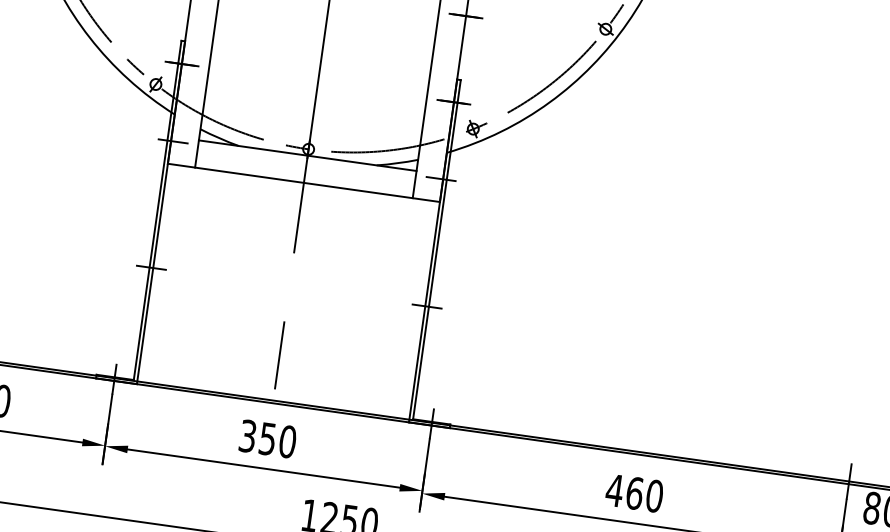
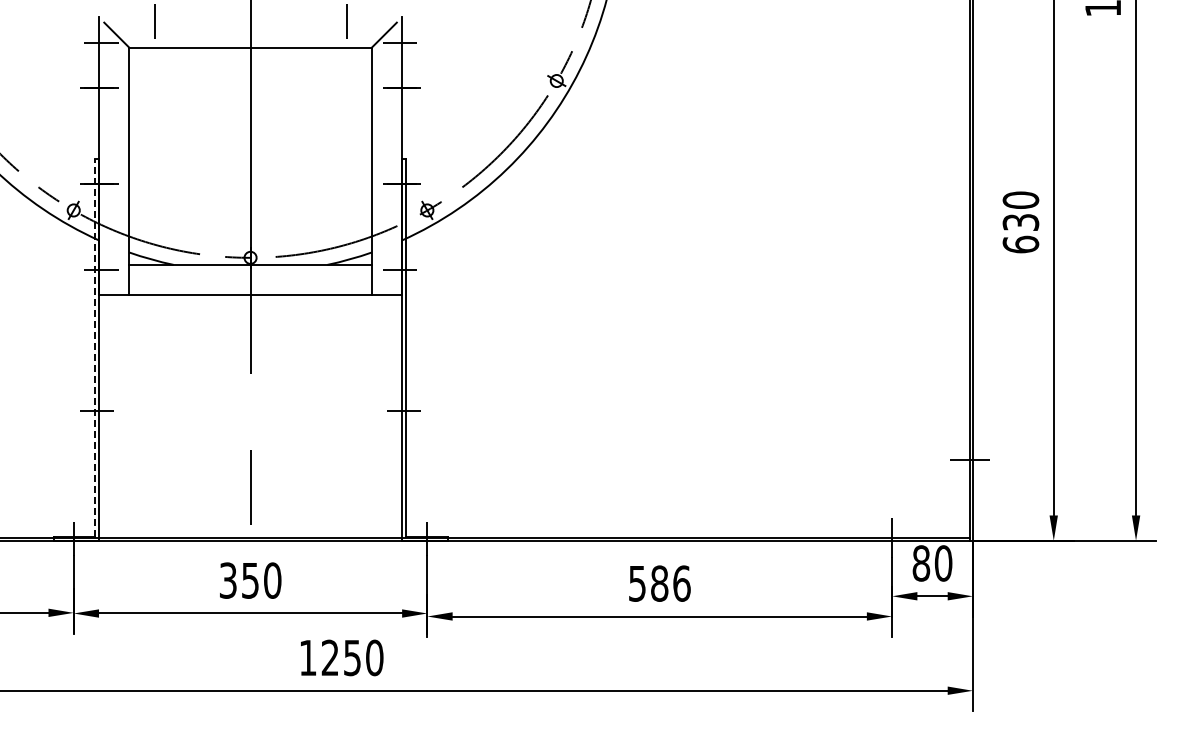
line: (157, 210) -> (94, 347), solid -> dashed
text: (634, 493) -> (659, 583), 460 -> 586

